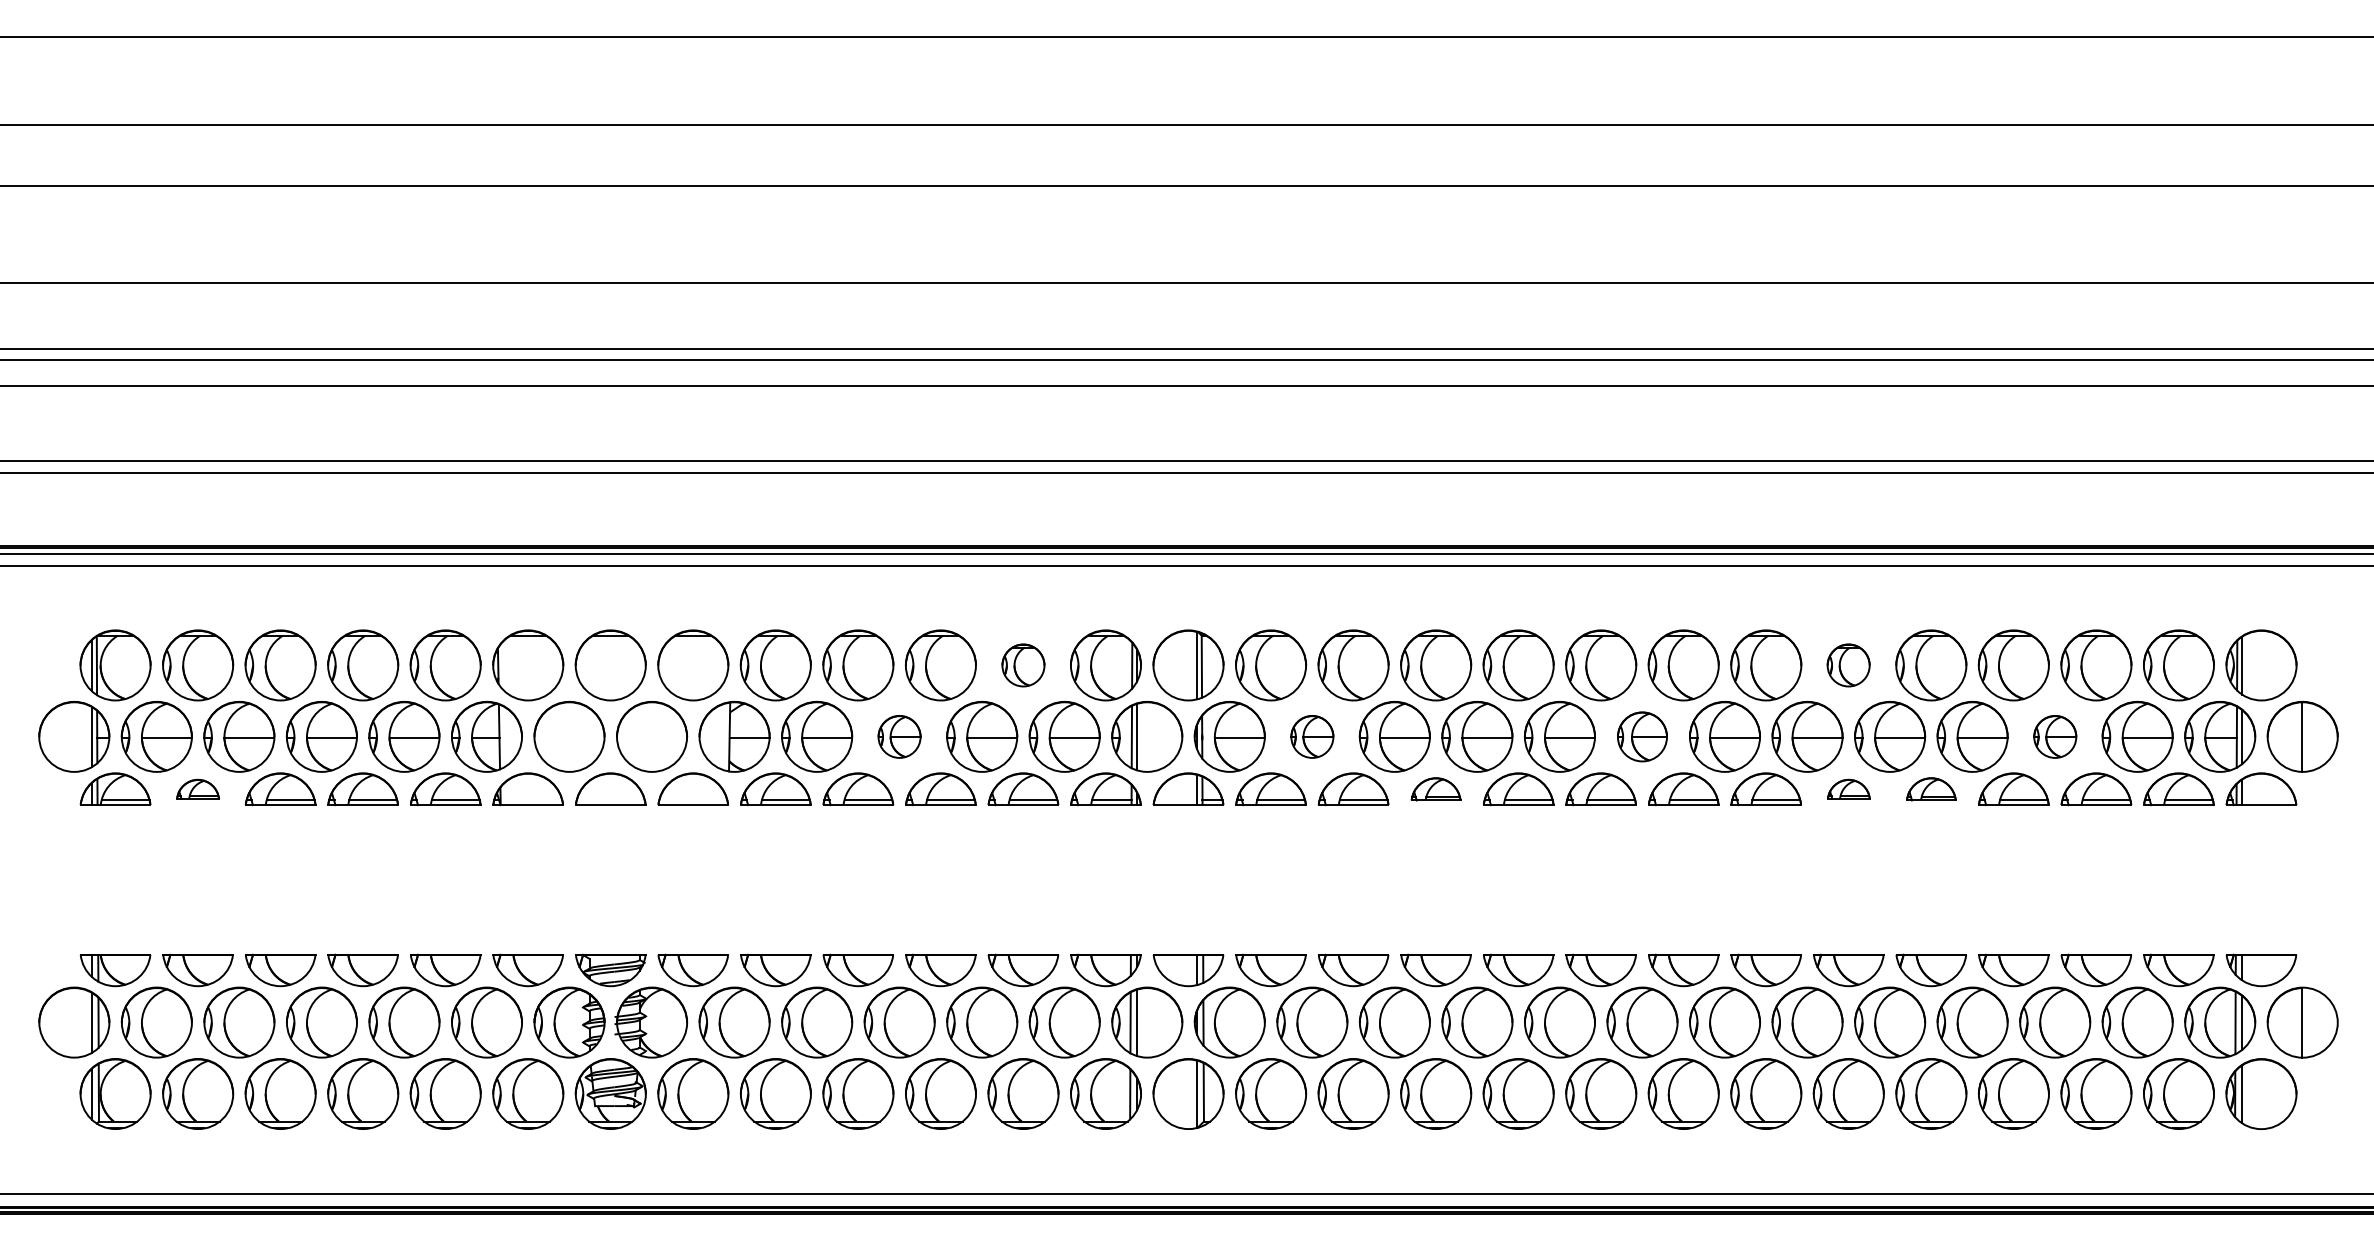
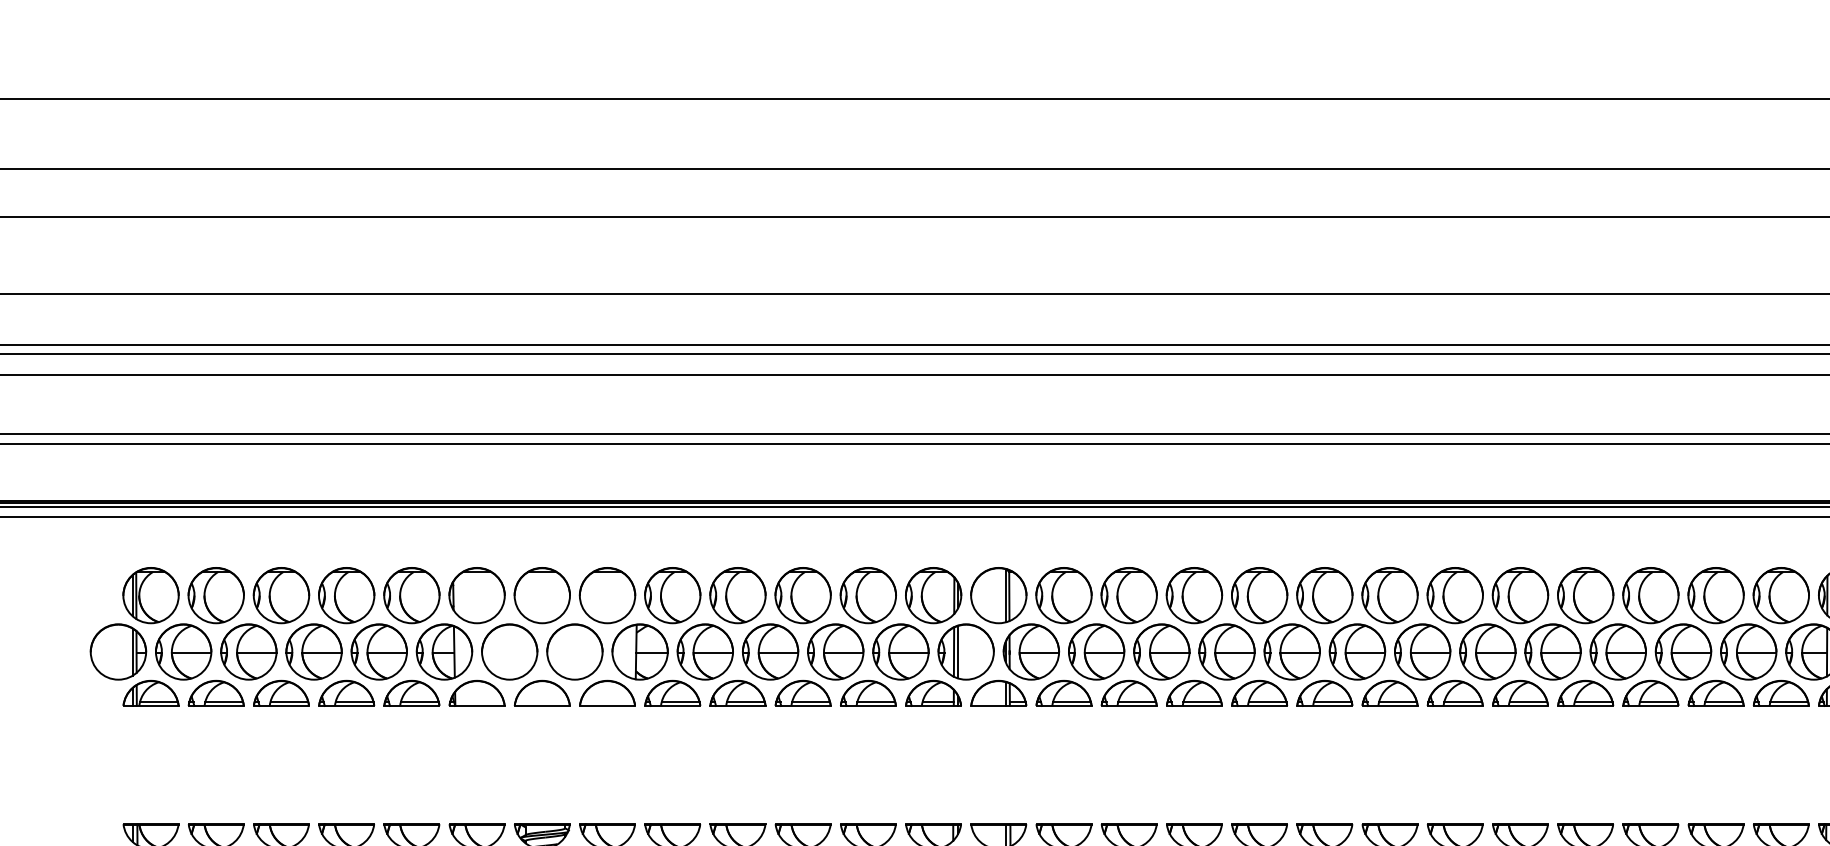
part: (1023, 665) -> (868, 595), size x1.67
part: (1848, 665) -> (1520, 595), size x1.67
part: (899, 736) -> (770, 651), size x1.67
part: (1312, 736) -> (1096, 651), size x1.67
part: (1642, 736) -> (1357, 651), size x1.43
part: (2055, 736) -> (1683, 651), size x1.67
part: (197, 789) -> (215, 693), size x1.67
part: (1435, 789) -> (1193, 693), size x1.43
part: (1848, 789) -> (1520, 693), size x1.67
part: (1931, 789) -> (1585, 693), size x1.43

